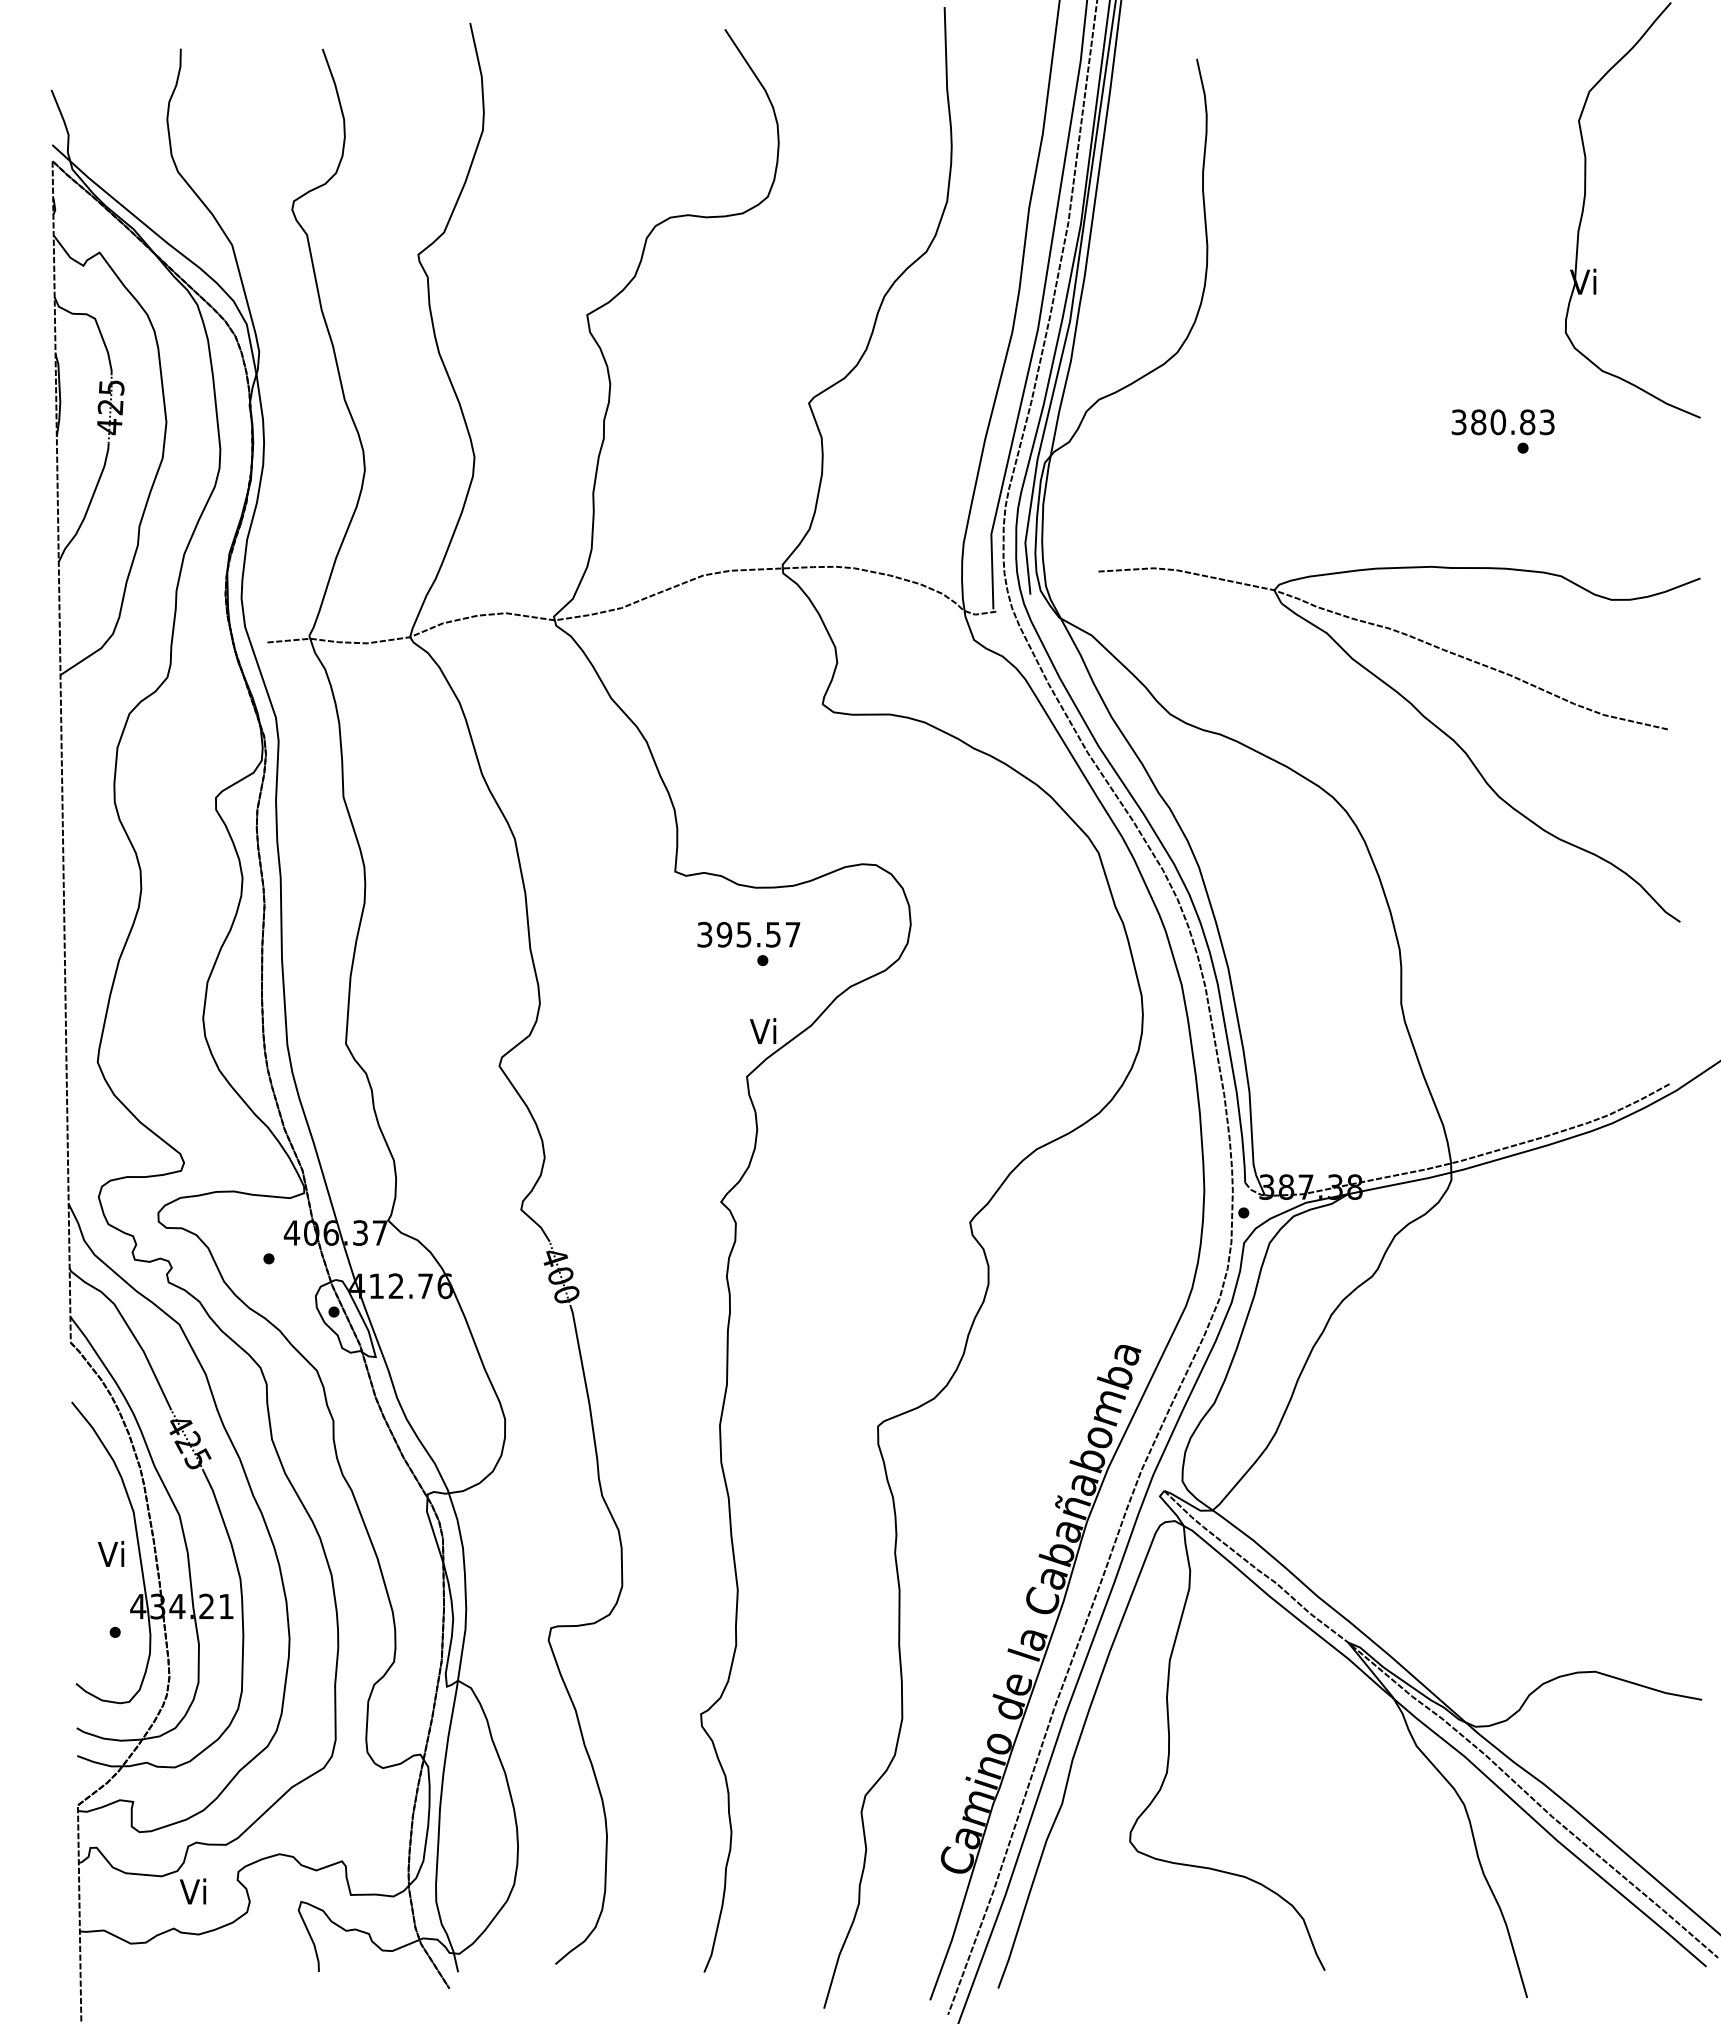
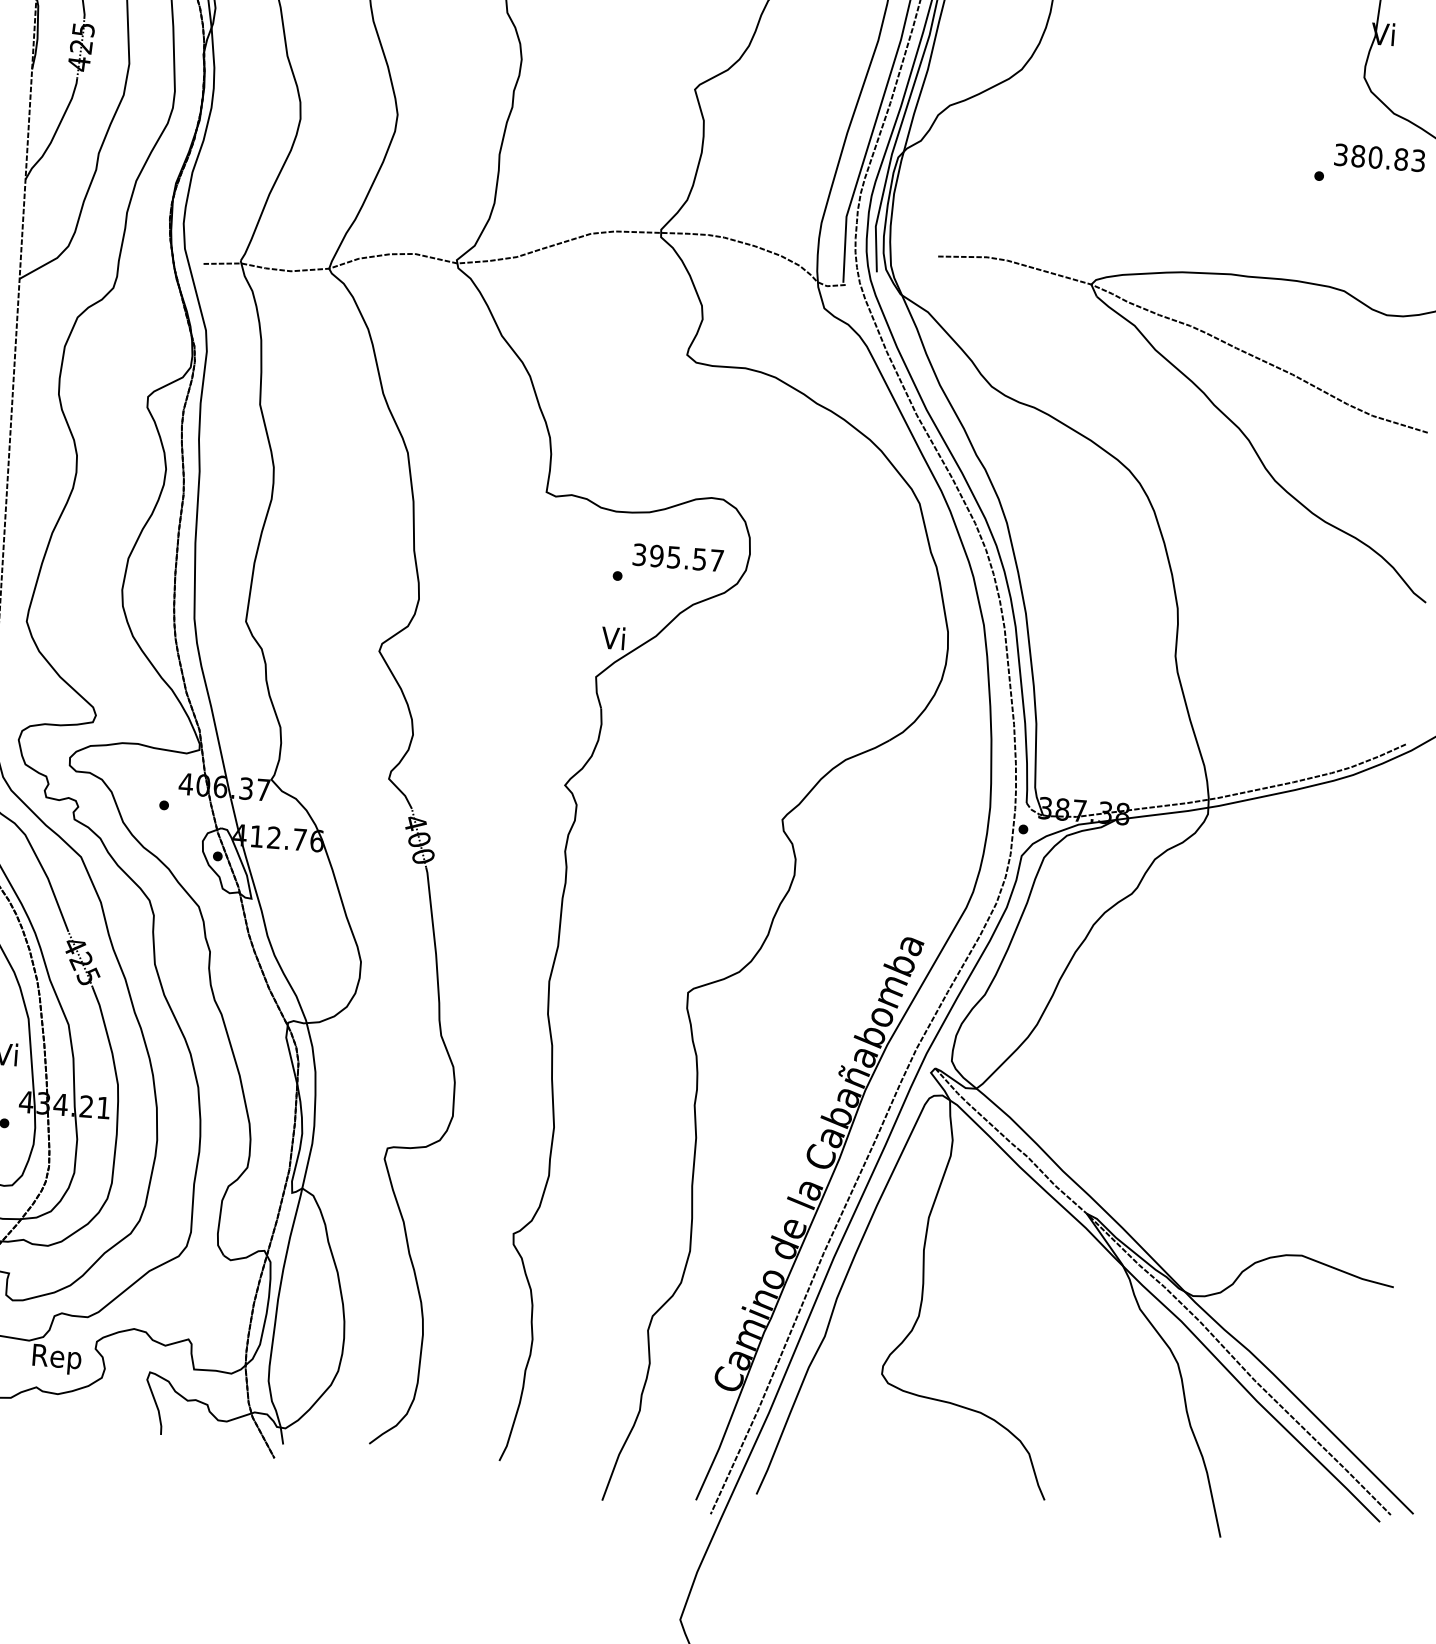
text: (1502, 422) -> (1379, 158), moved
text: (748, 934) -> (677, 557), moved
text: (194, 1894) -> (56, 1358), Vi -> Rep

